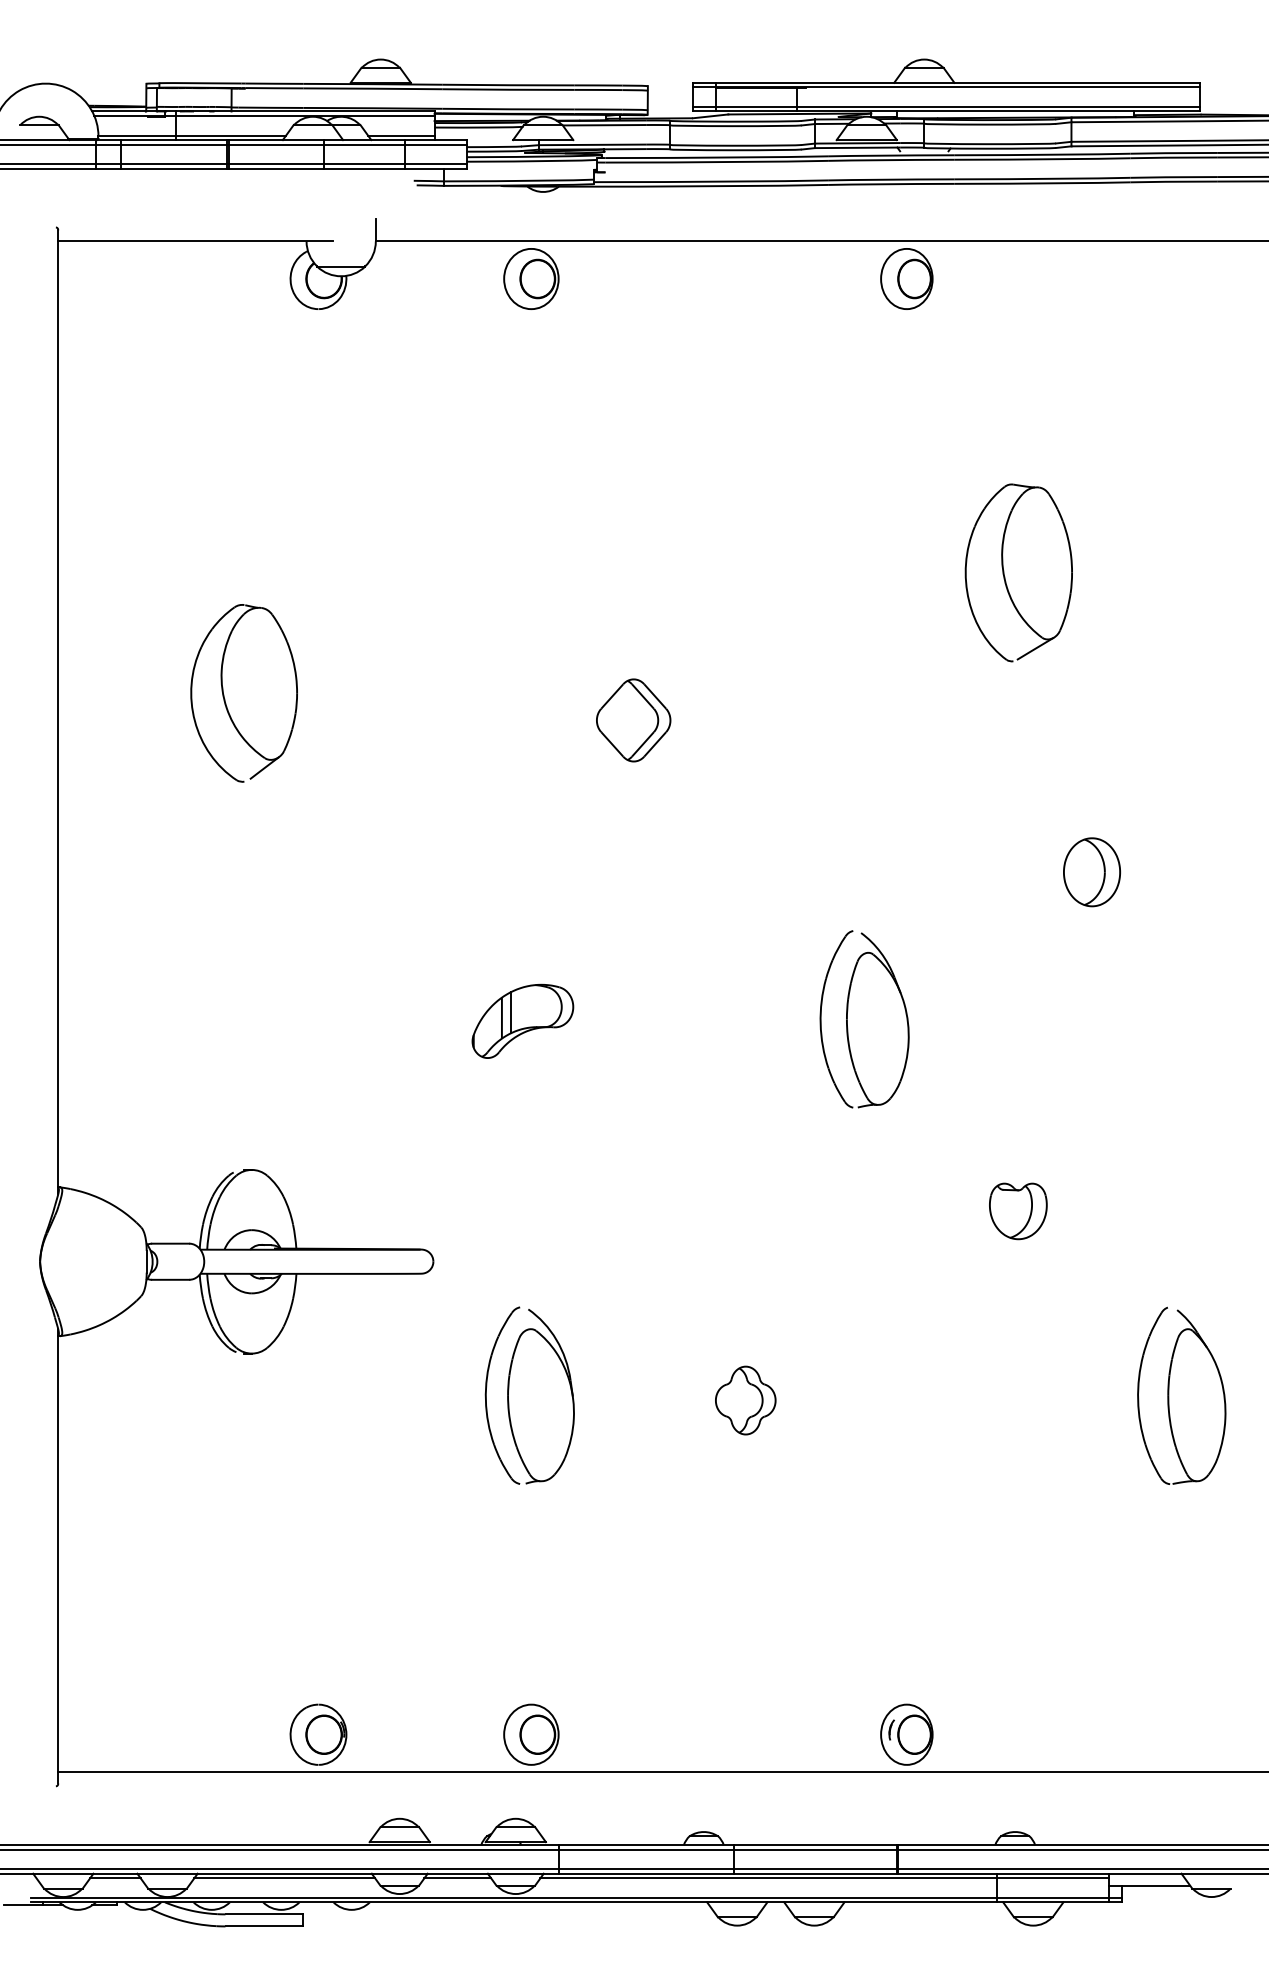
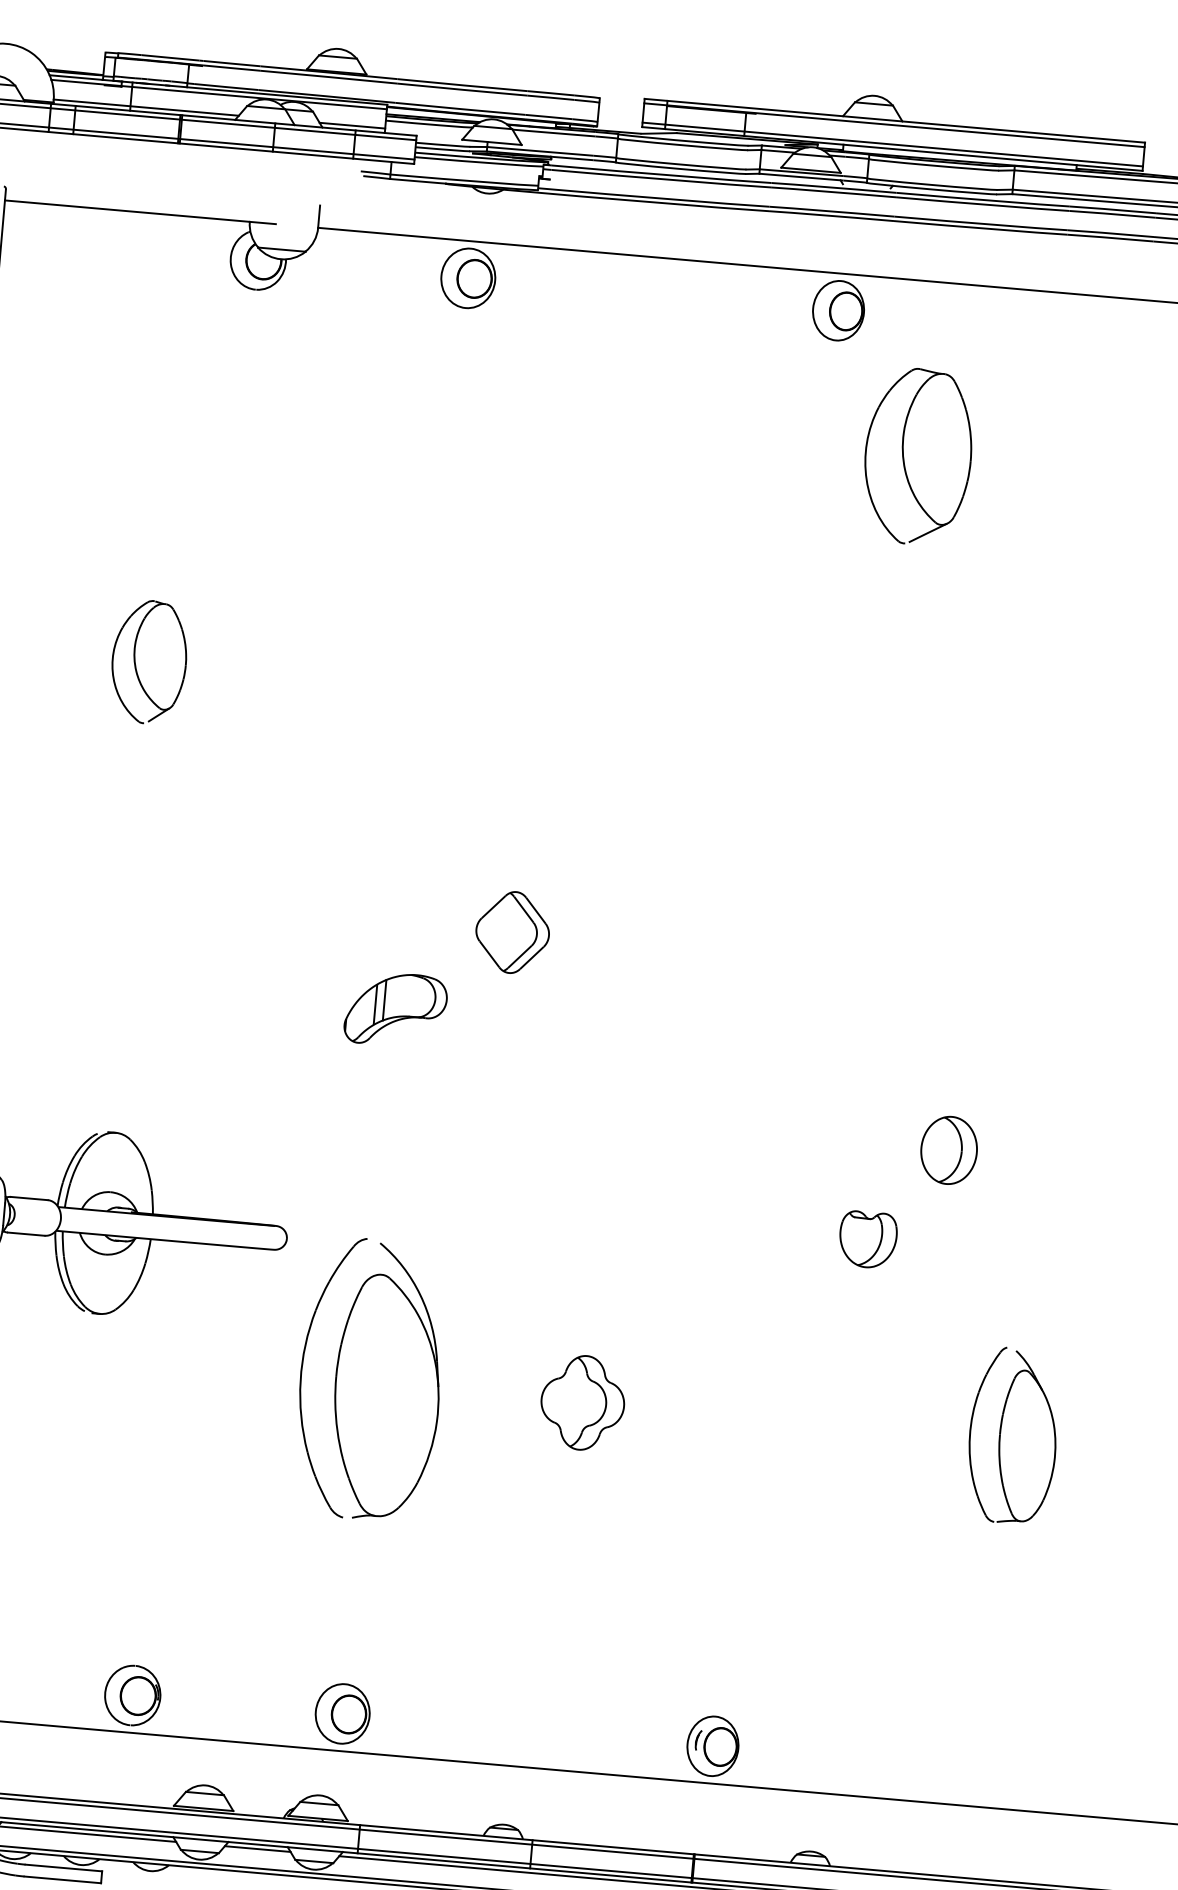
part: (1018, 572) -> (917, 456), moved
part: (243, 693) -> (148, 662), size x0.7
part: (633, 720) -> (512, 932), moved
part: (1091, 872) -> (948, 1150), moved
part: (864, 1019) -> (732, 1037), removed
part: (529, 1395) -> (370, 1379), size x1.6
part: (745, 1400) -> (582, 1402), size x1.4

